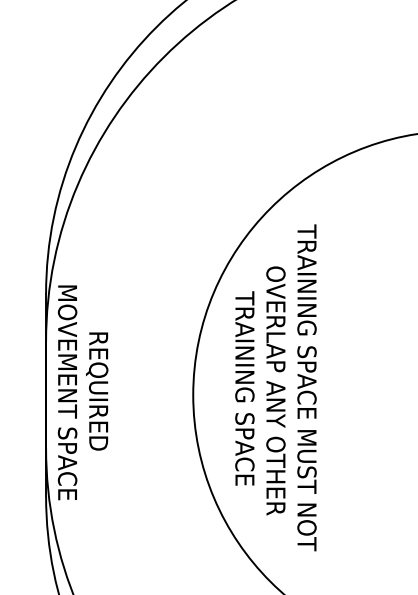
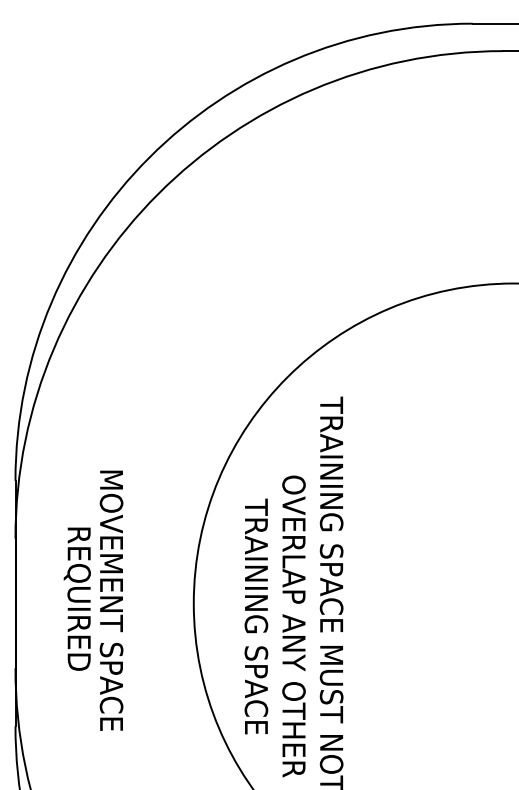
text: (244, 388) -> (256, 616), moved
text: (275, 390) -> (293, 626), moved
text: (67, 392) -> (111, 600), moved

